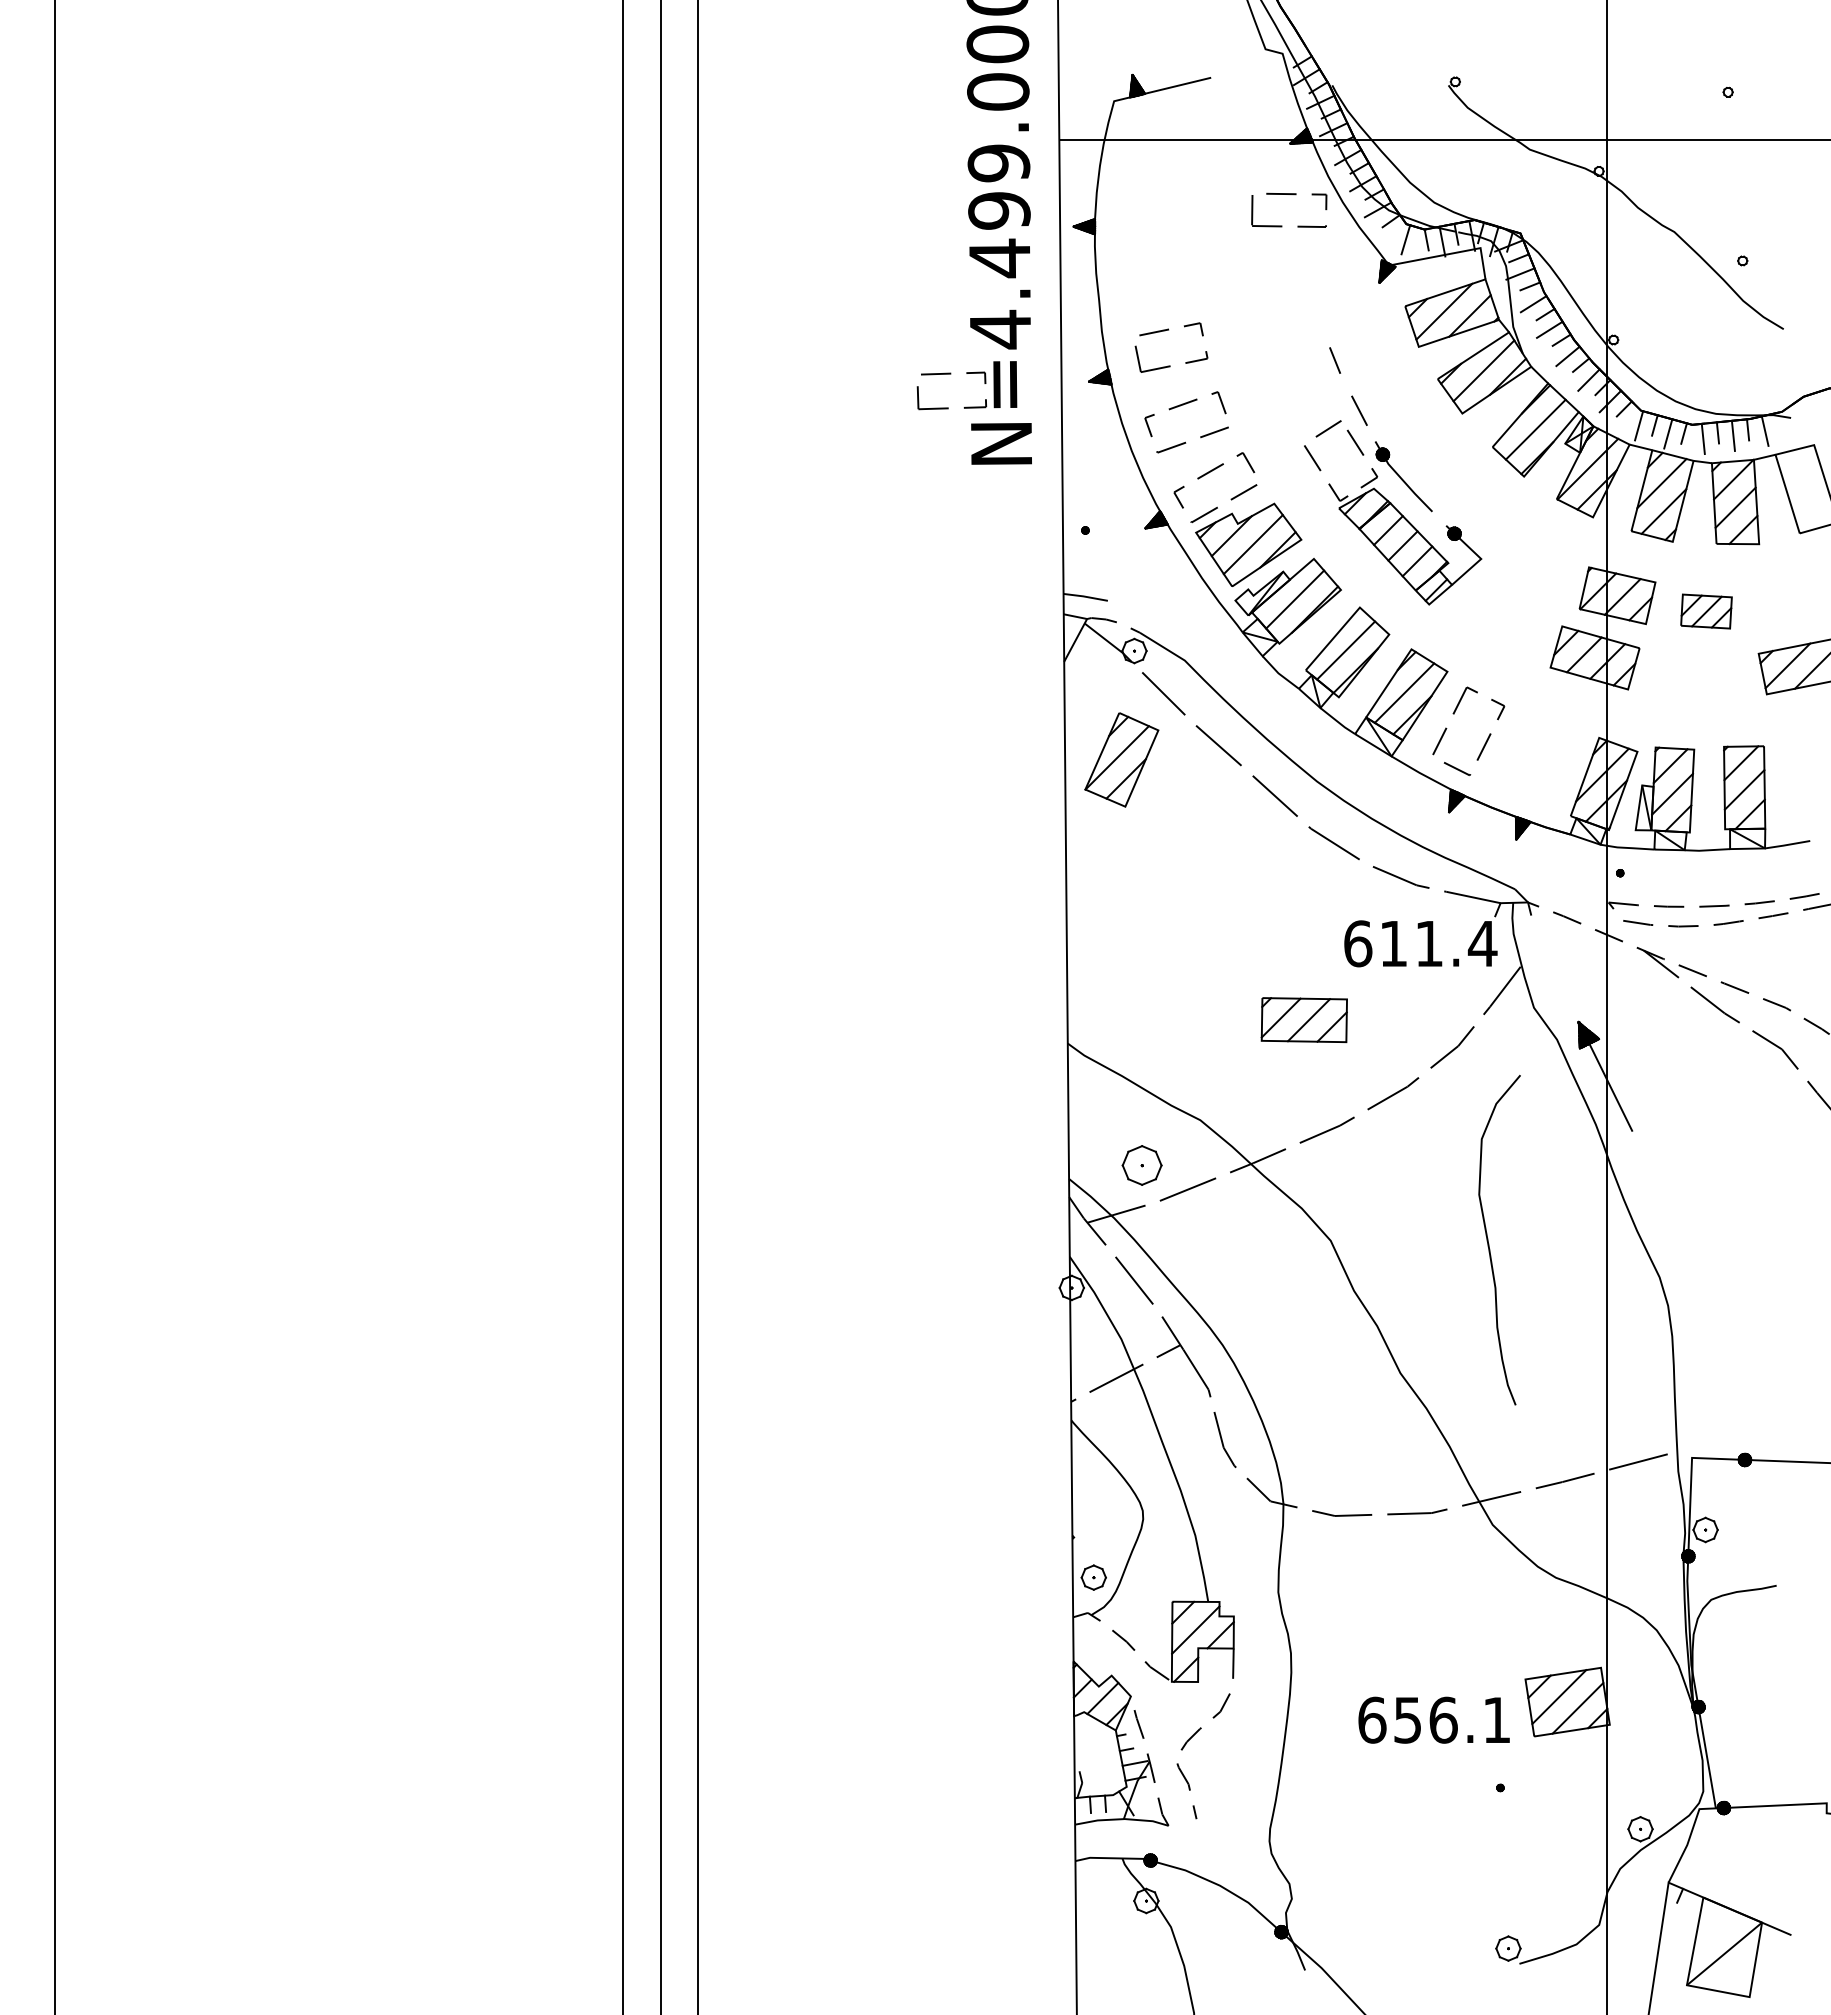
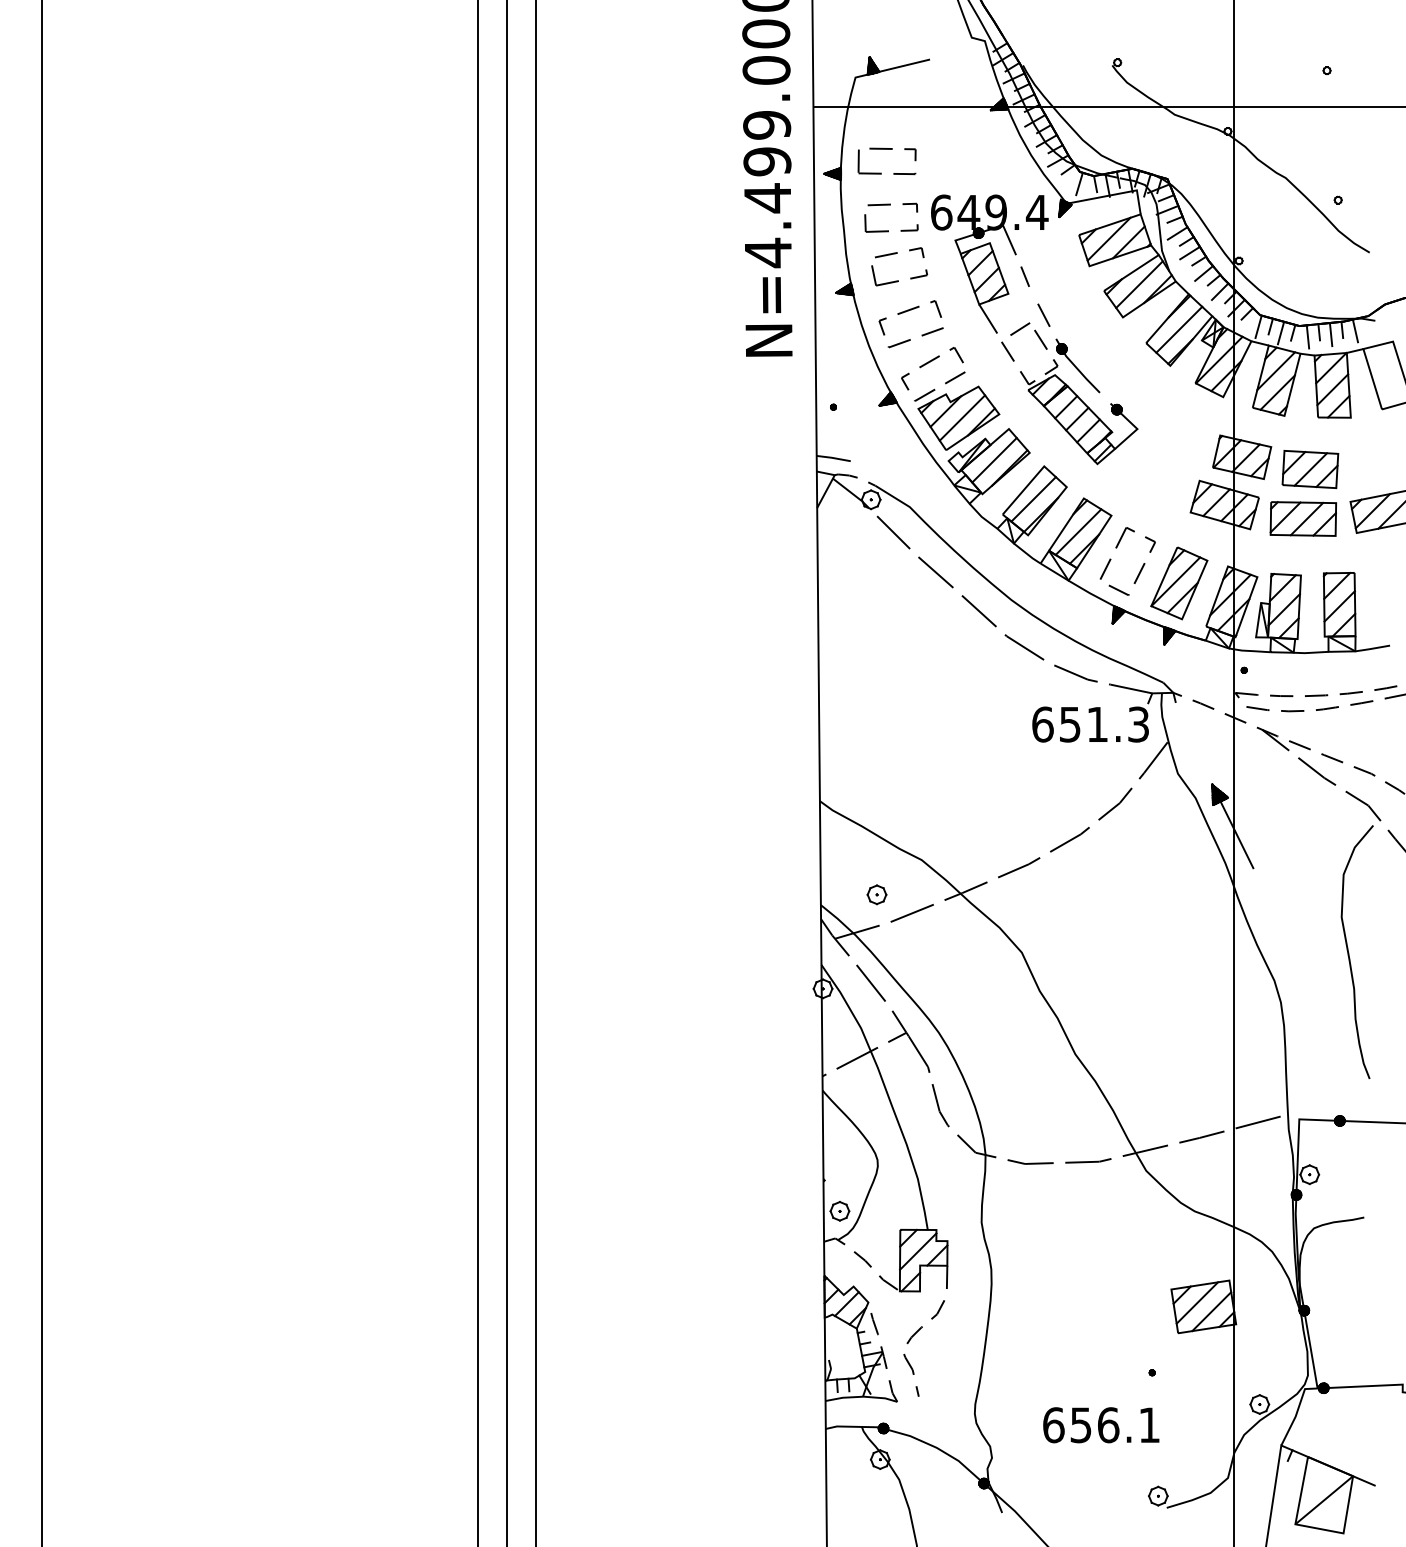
part: (1293, 195) -> (890, 149), moved
part: (1288, 343) -> (989, 263), added
part: (951, 374) -> (891, 205), moved
part: (1706, 611) -> (1310, 469), size x1.43
part: (1121, 759) -> (1179, 583), moved
text: (1438, 943) -> (1104, 724), 611.4 -> 651.3
part: (1303, 1020) -> (1302, 519), moved
part: (1141, 1165) -> (876, 894), size x0.62
curve: (1489, 1243) -> (1349, 954), moved
text: (1433, 1719) -> (1100, 1424), moved

